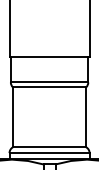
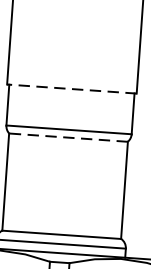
line: (49, 57) -> (71, 89), solid -> dashed
line: (49, 87) -> (68, 137), solid -> dashed

